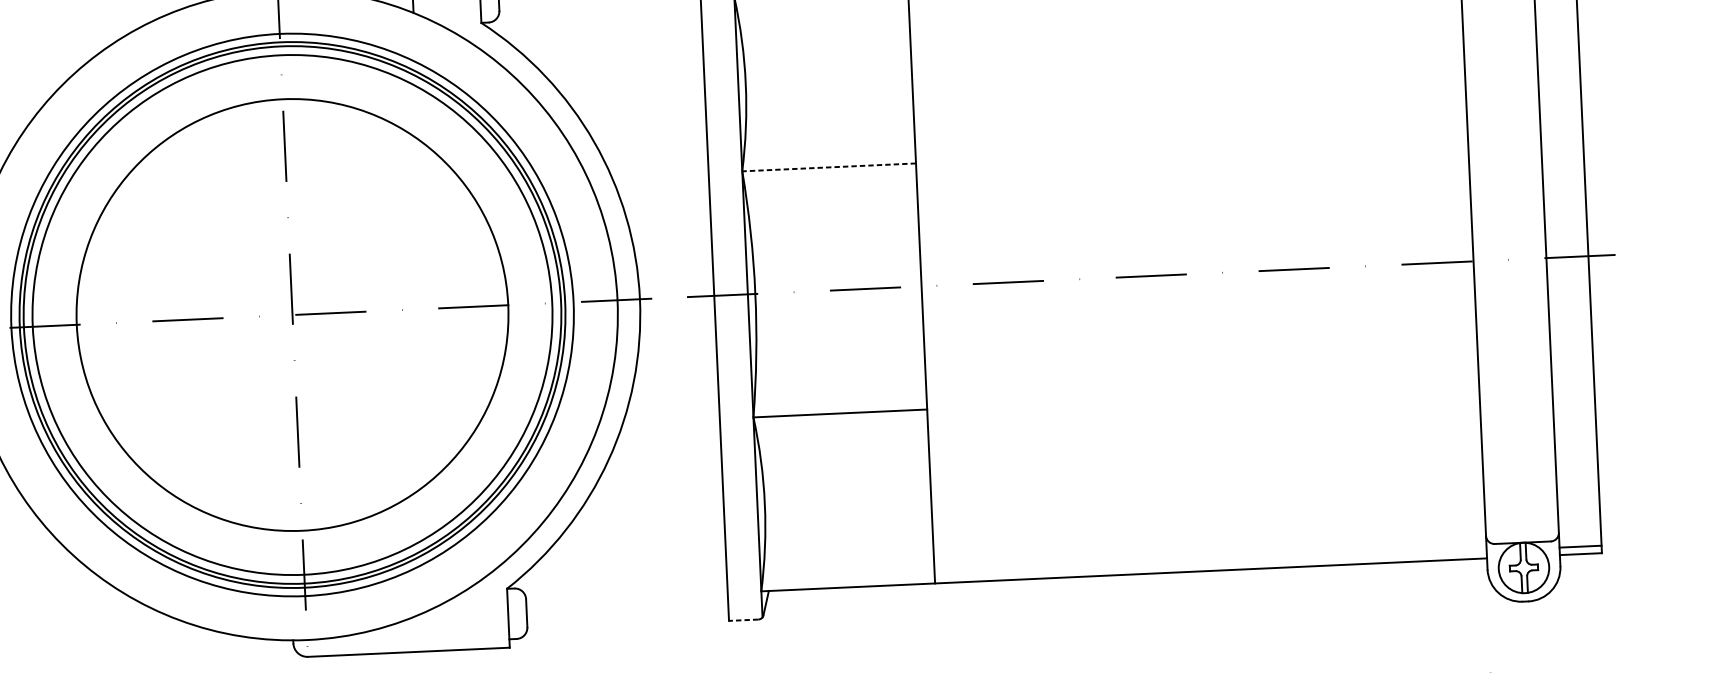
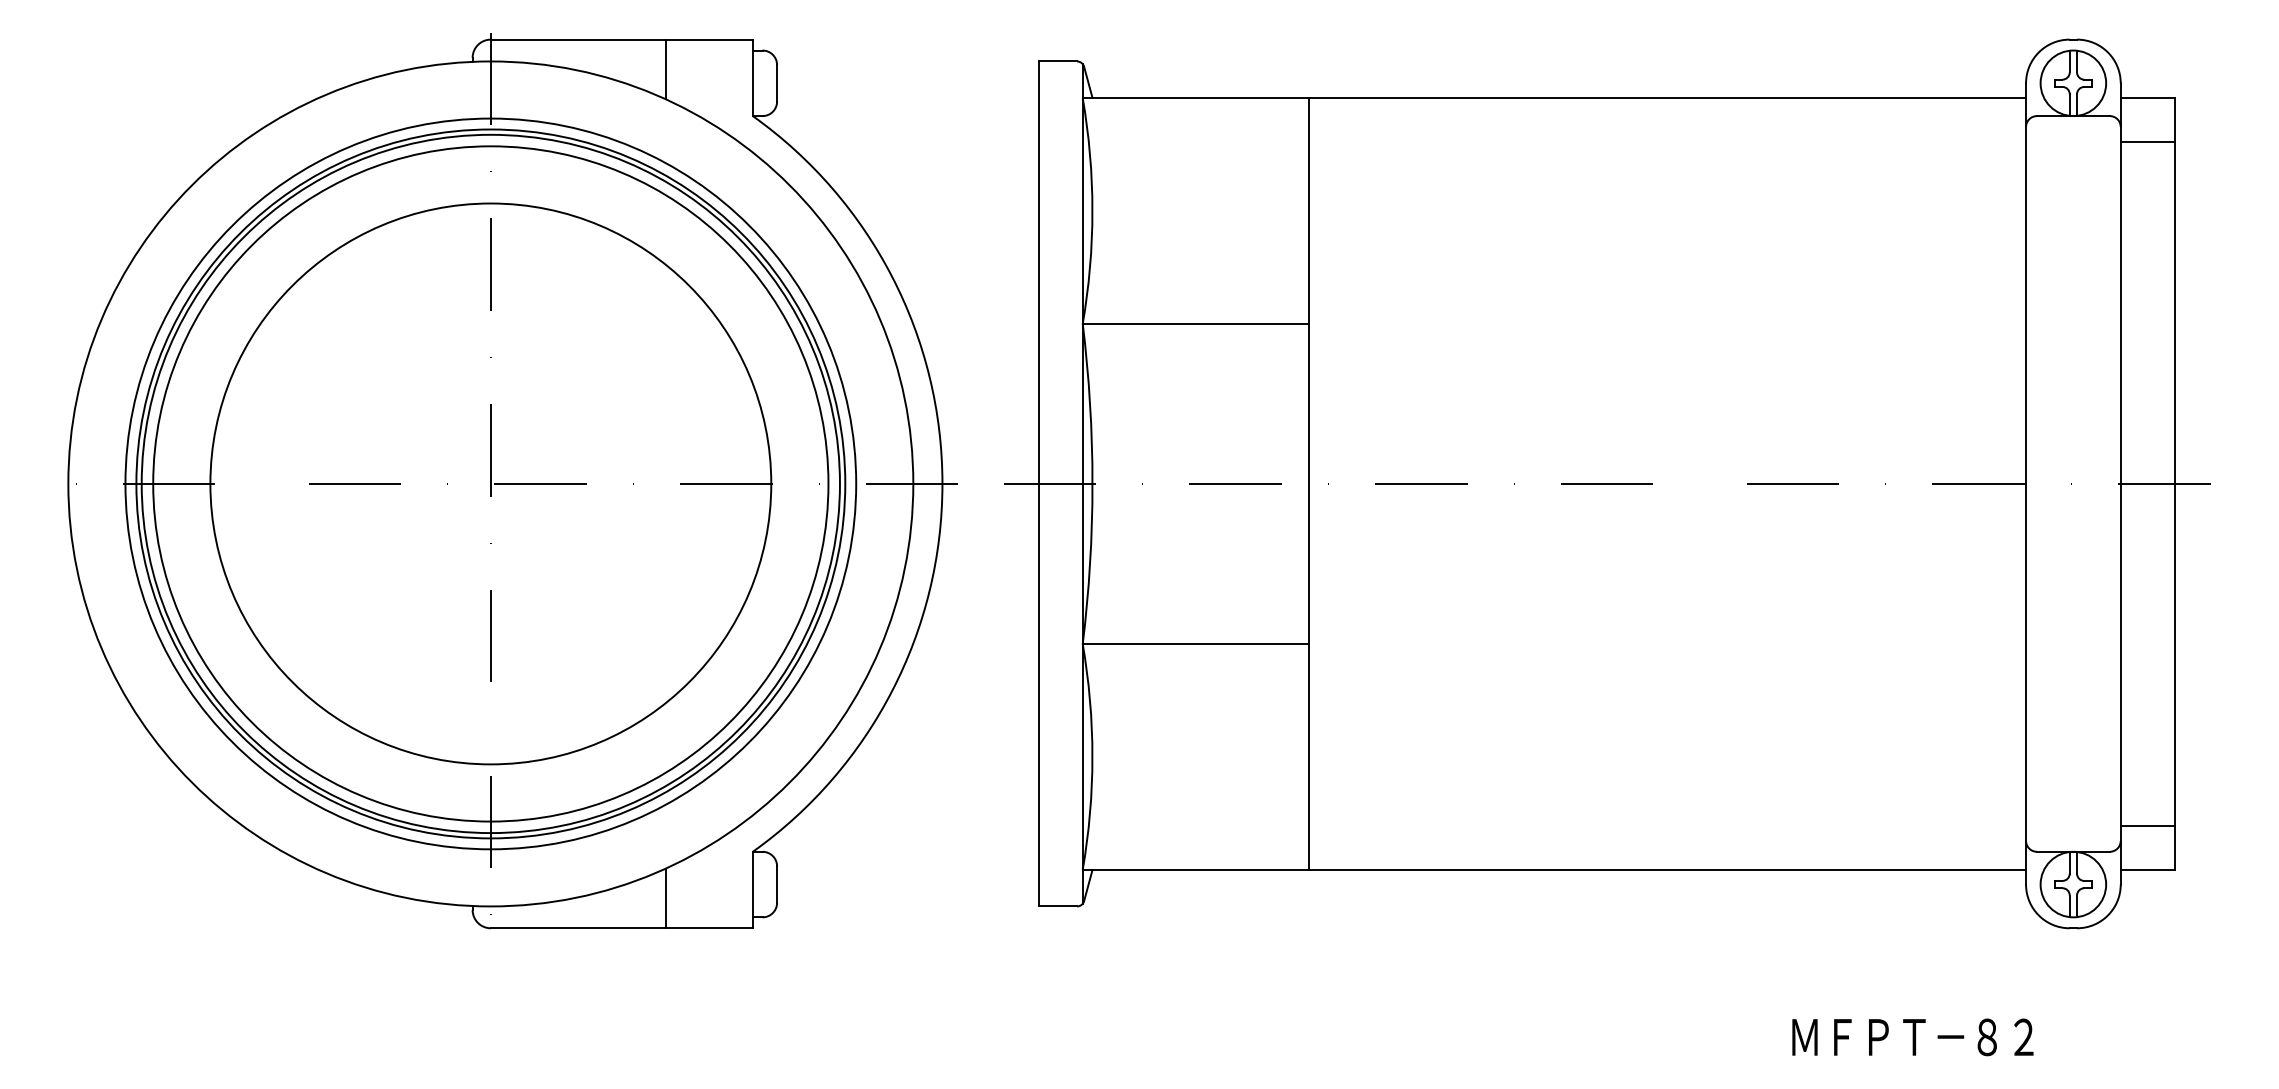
line: (829, 167) -> (1195, 324), dashed -> solid
line: (1580, 546) -> (2147, 826), moved
line: (743, 620) -> (1057, 906), dashed -> solid
line: (441, 627) -> (665, 898), added

